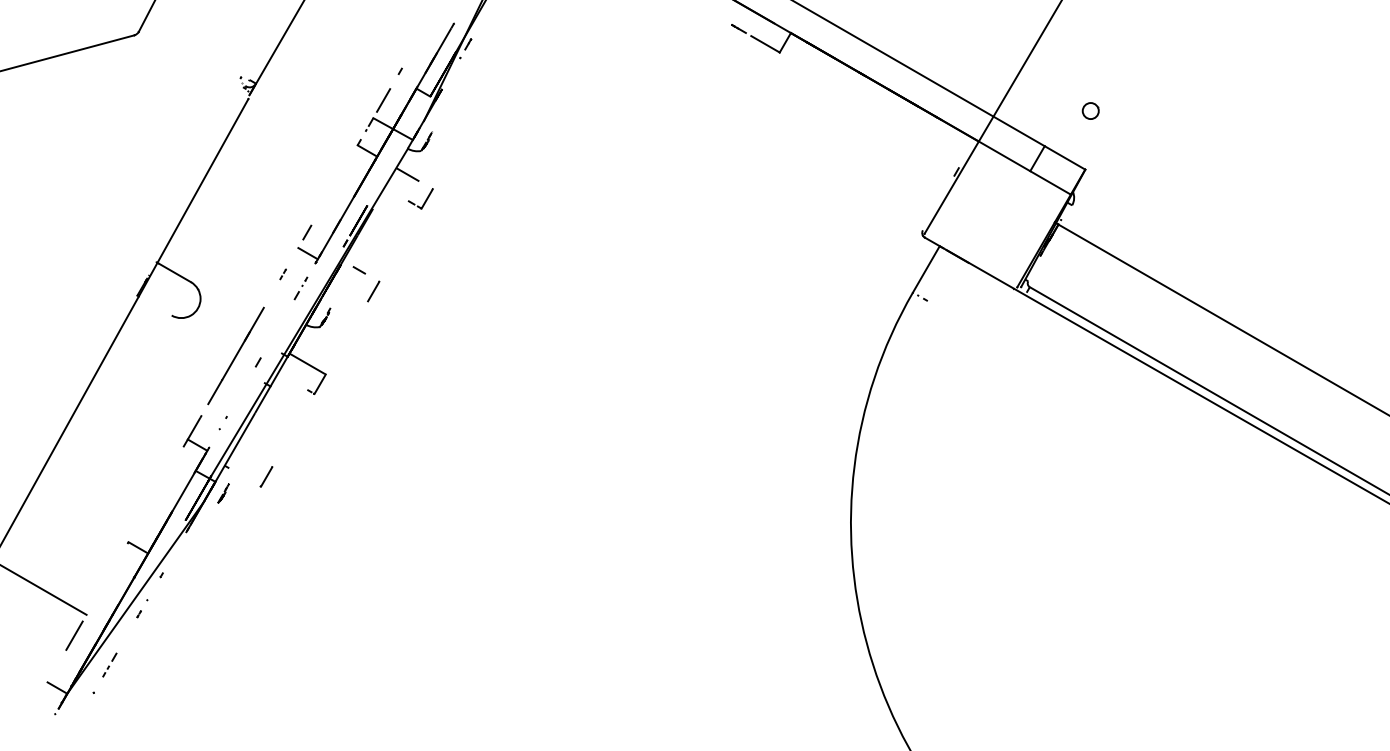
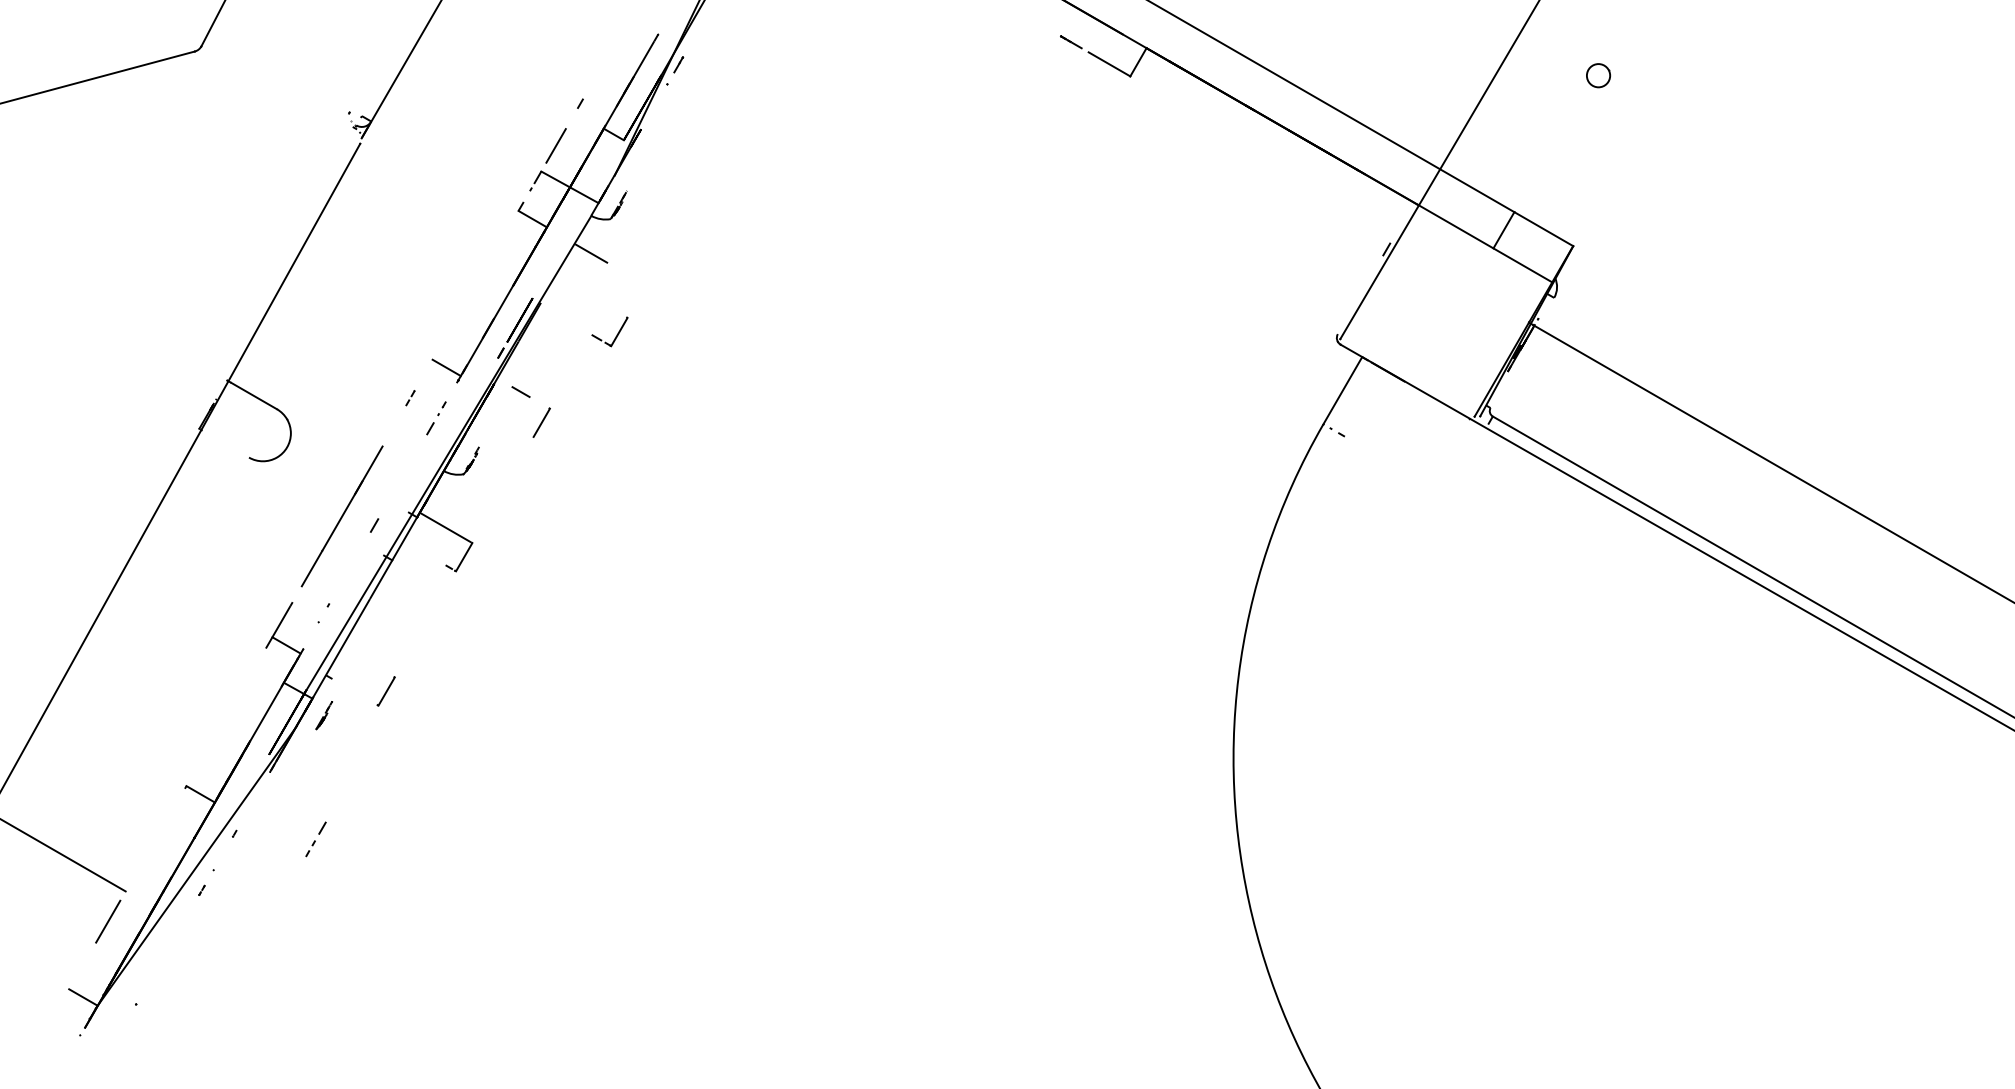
circle: (1090, 110) -> (1598, 74), moved
part: (420, 198) -> (609, 331), moved
line: (307, 232) -> (445, 337), removed
part: (109, 664) -> (315, 838), moved

